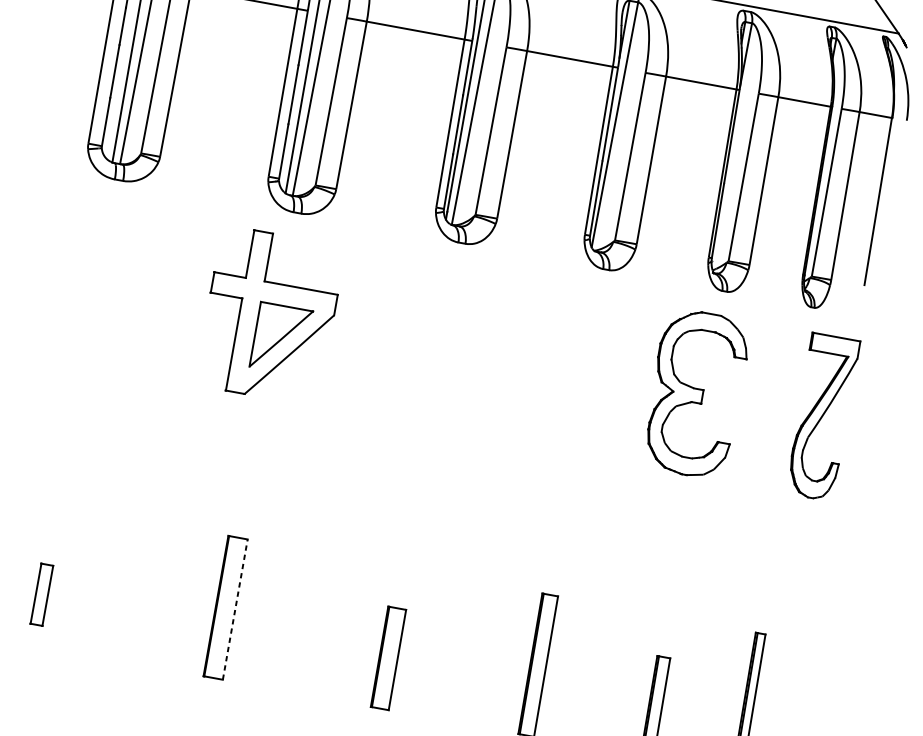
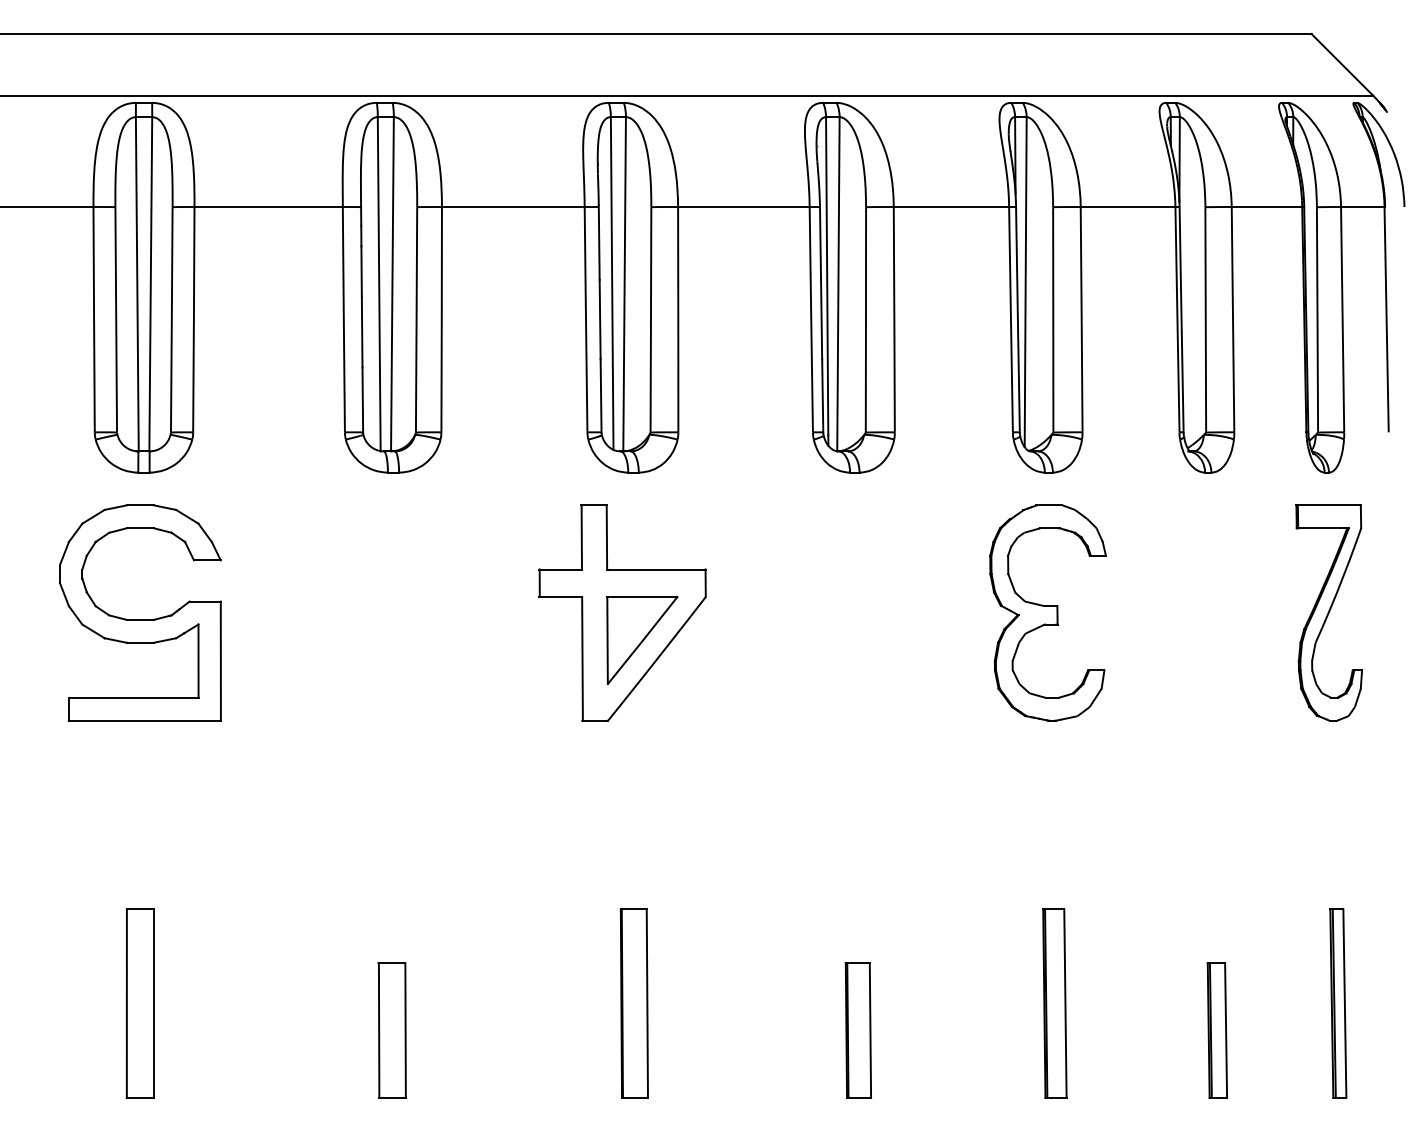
part: (695, 393) -> (1047, 612), moved
part: (821, 416) -> (1328, 612), moved
part: (41, 594) -> (391, 1030), size x1.67
line: (235, 609) -> (647, 1003), dashed -> solid

